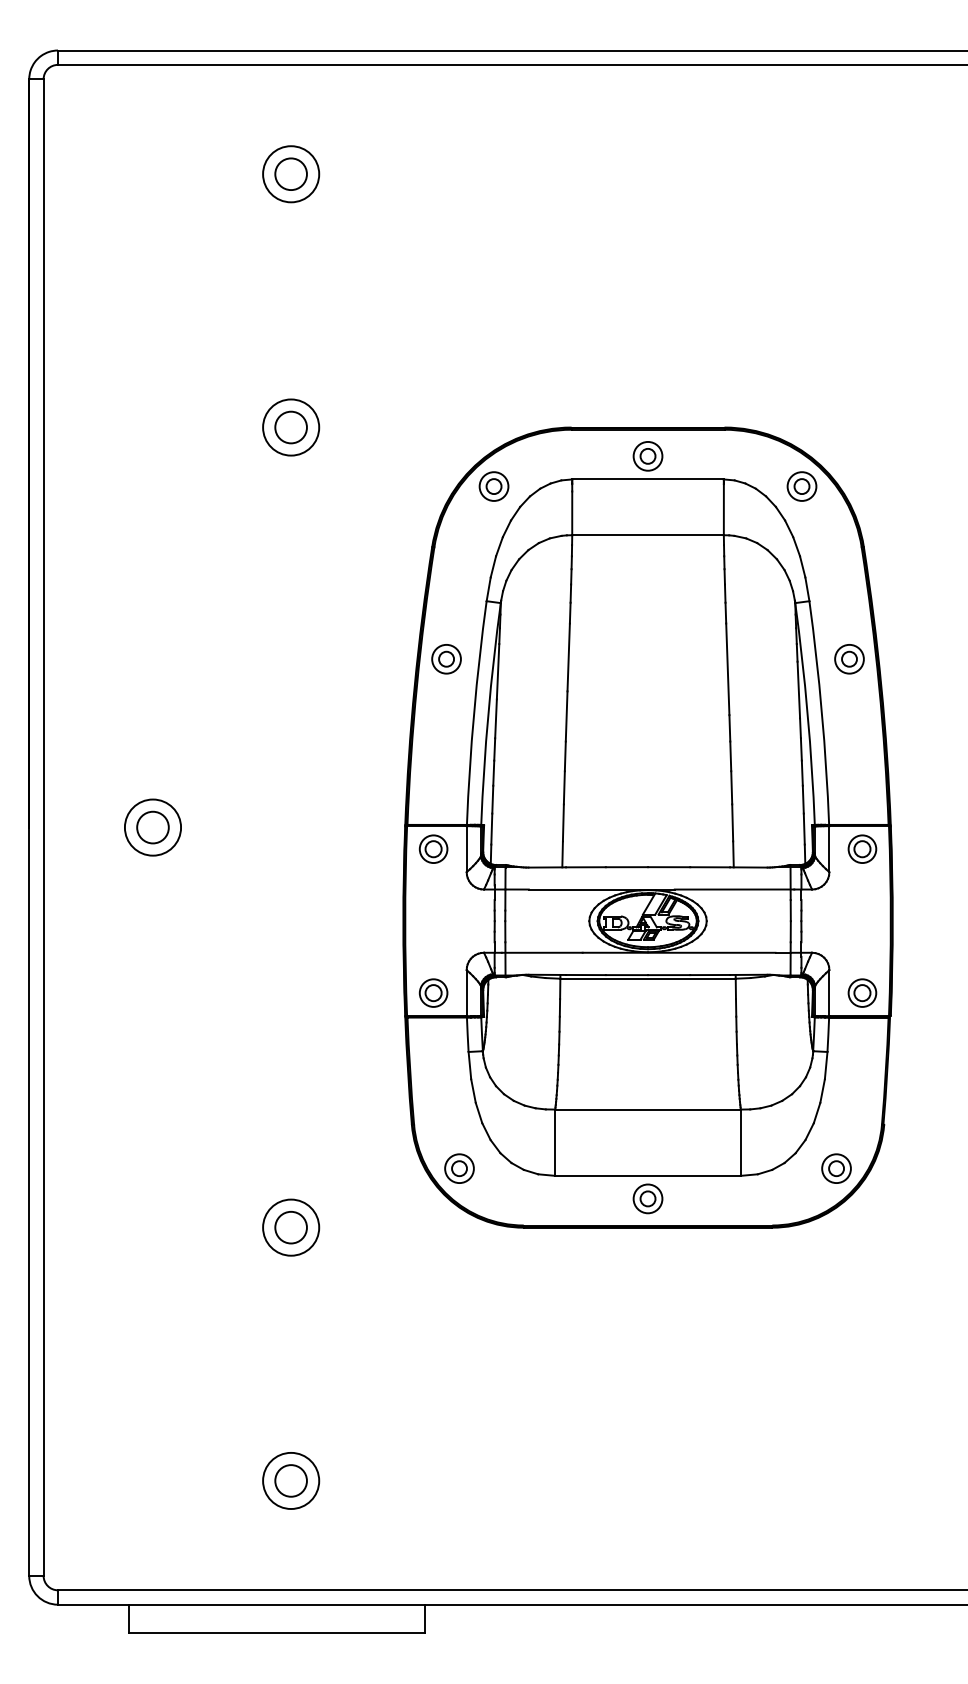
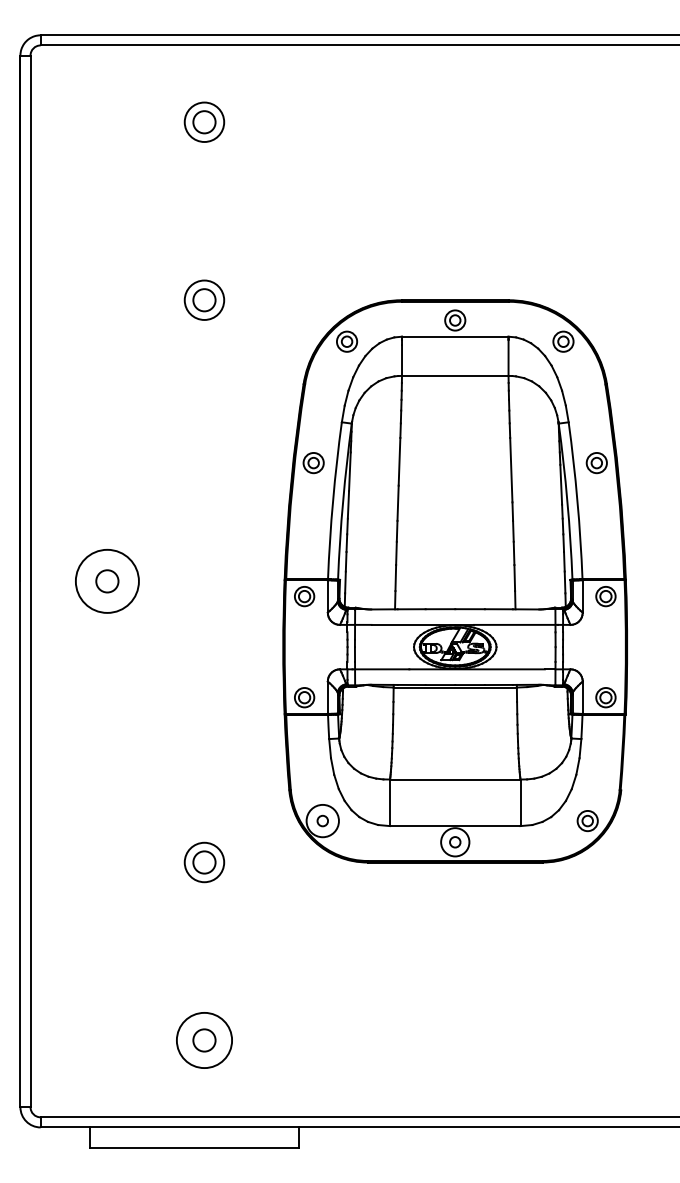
circle: (152, 827) -> (107, 581), size x1.6
circle: (459, 1168) -> (322, 820), size x1.6
circle: (647, 1198) -> (454, 842), size x1.4
circle: (291, 1480) -> (204, 1040), size x1.4

